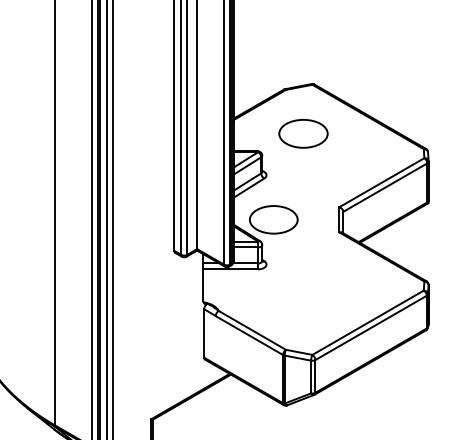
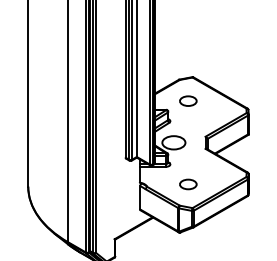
part: (303, 132) -> (188, 100), size x0.71
part: (303, 306) -> (188, 184), added

